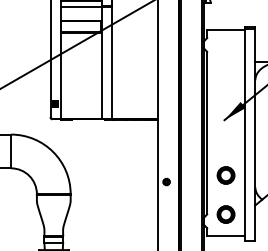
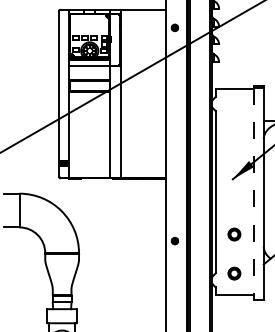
line: (245, 134) -> (253, 193), solid -> dashed
part: (226, 175) -> (234, 234), size x0.7
part: (226, 214) -> (234, 273), size x0.7

